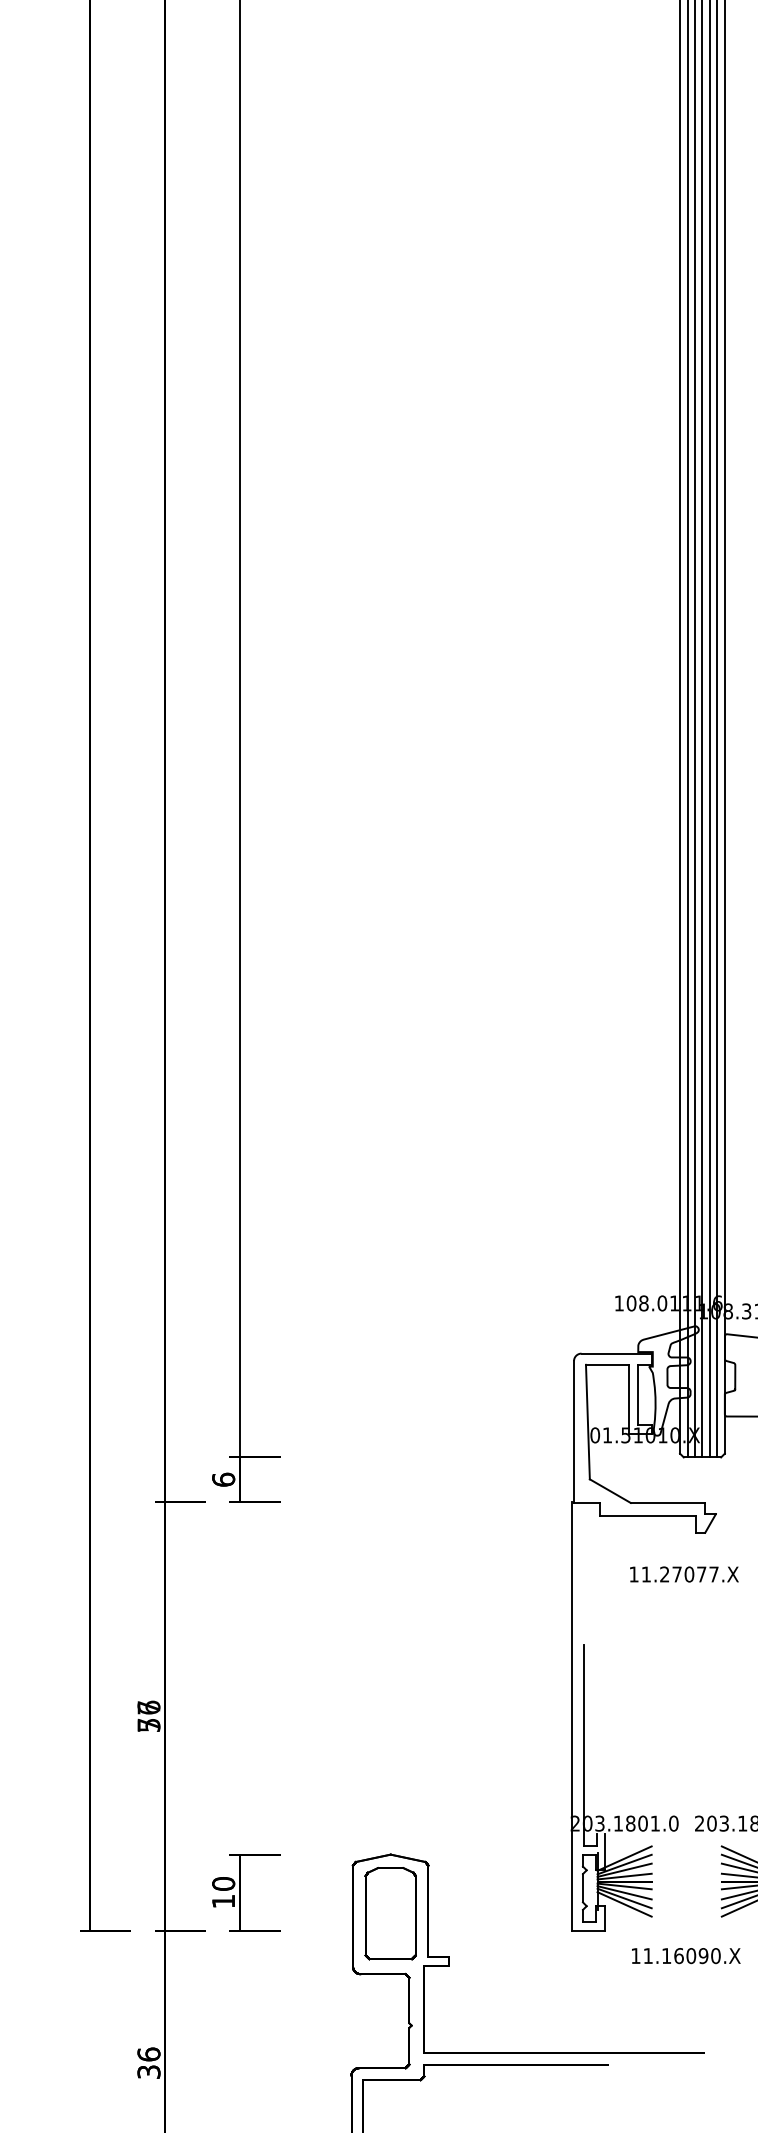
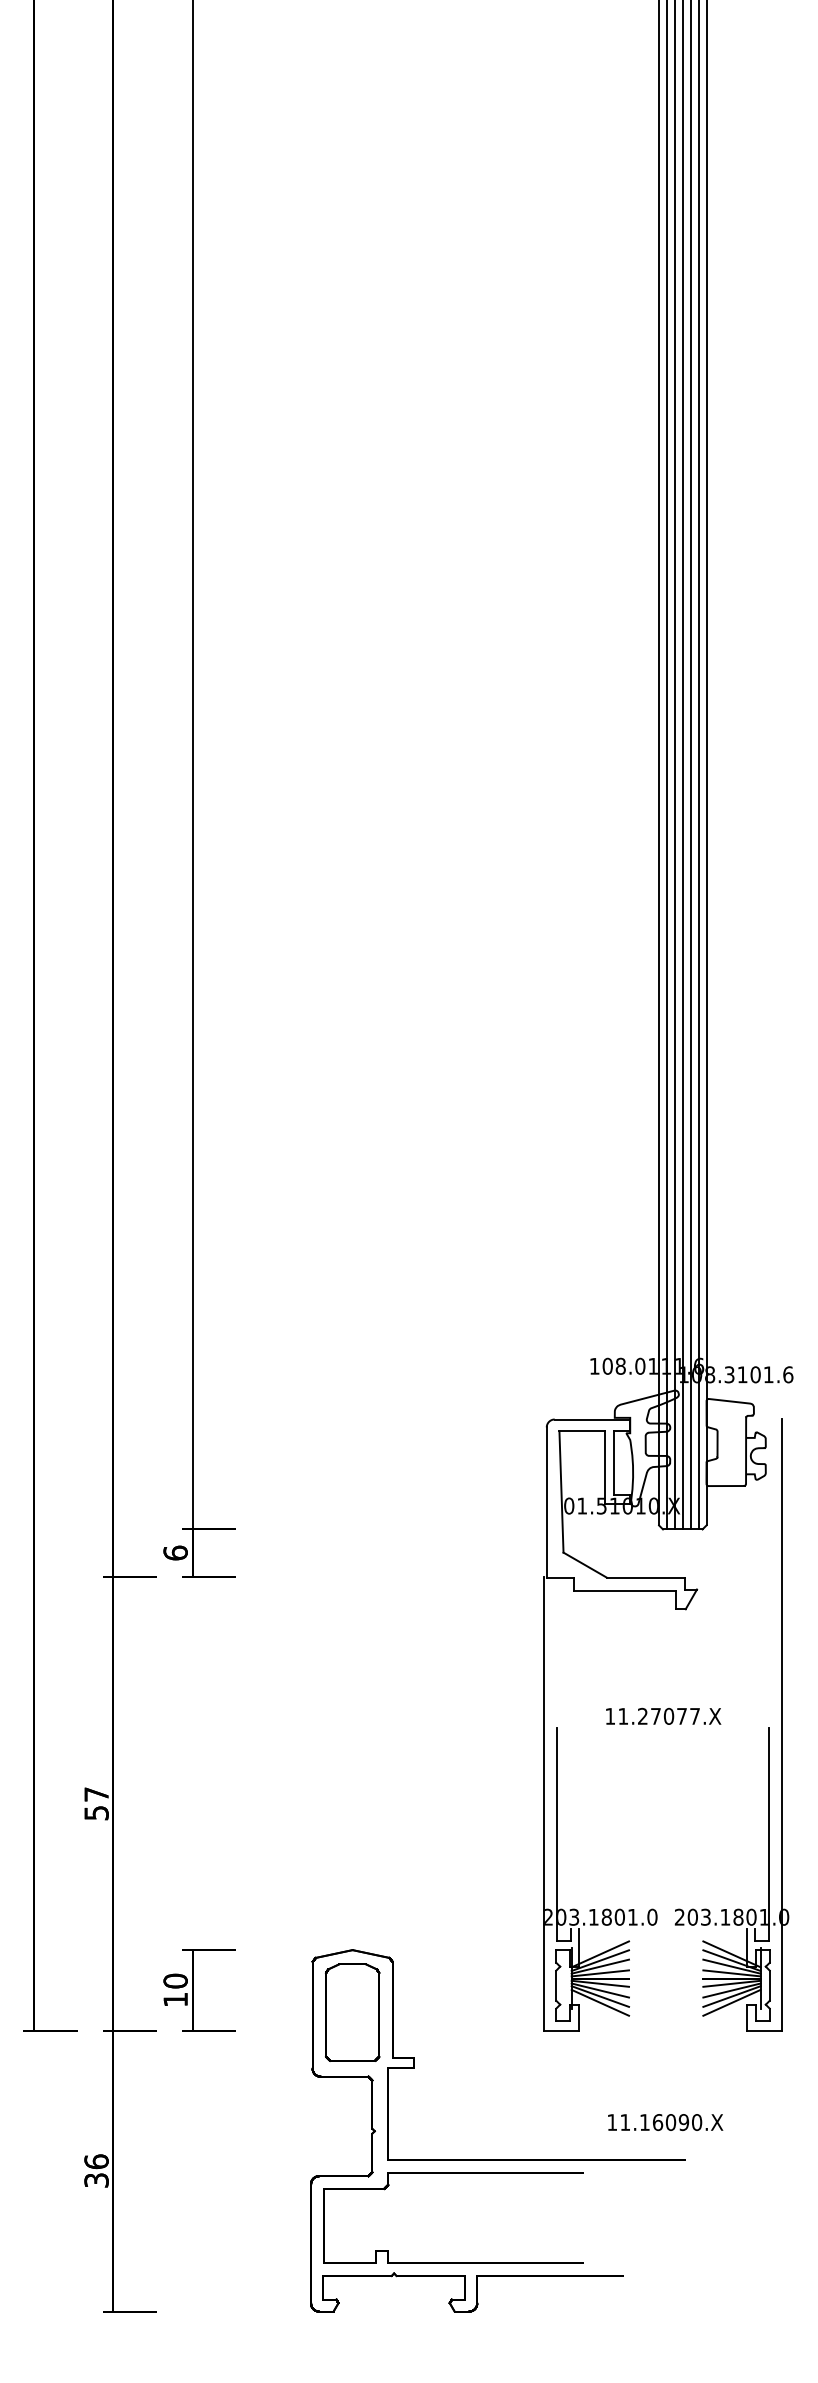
text: (684, 1573) -> (663, 1715), moved
text: (148, 1716) -> (96, 1803), 76 -> 57
text: (686, 1956) -> (665, 2122), moved

